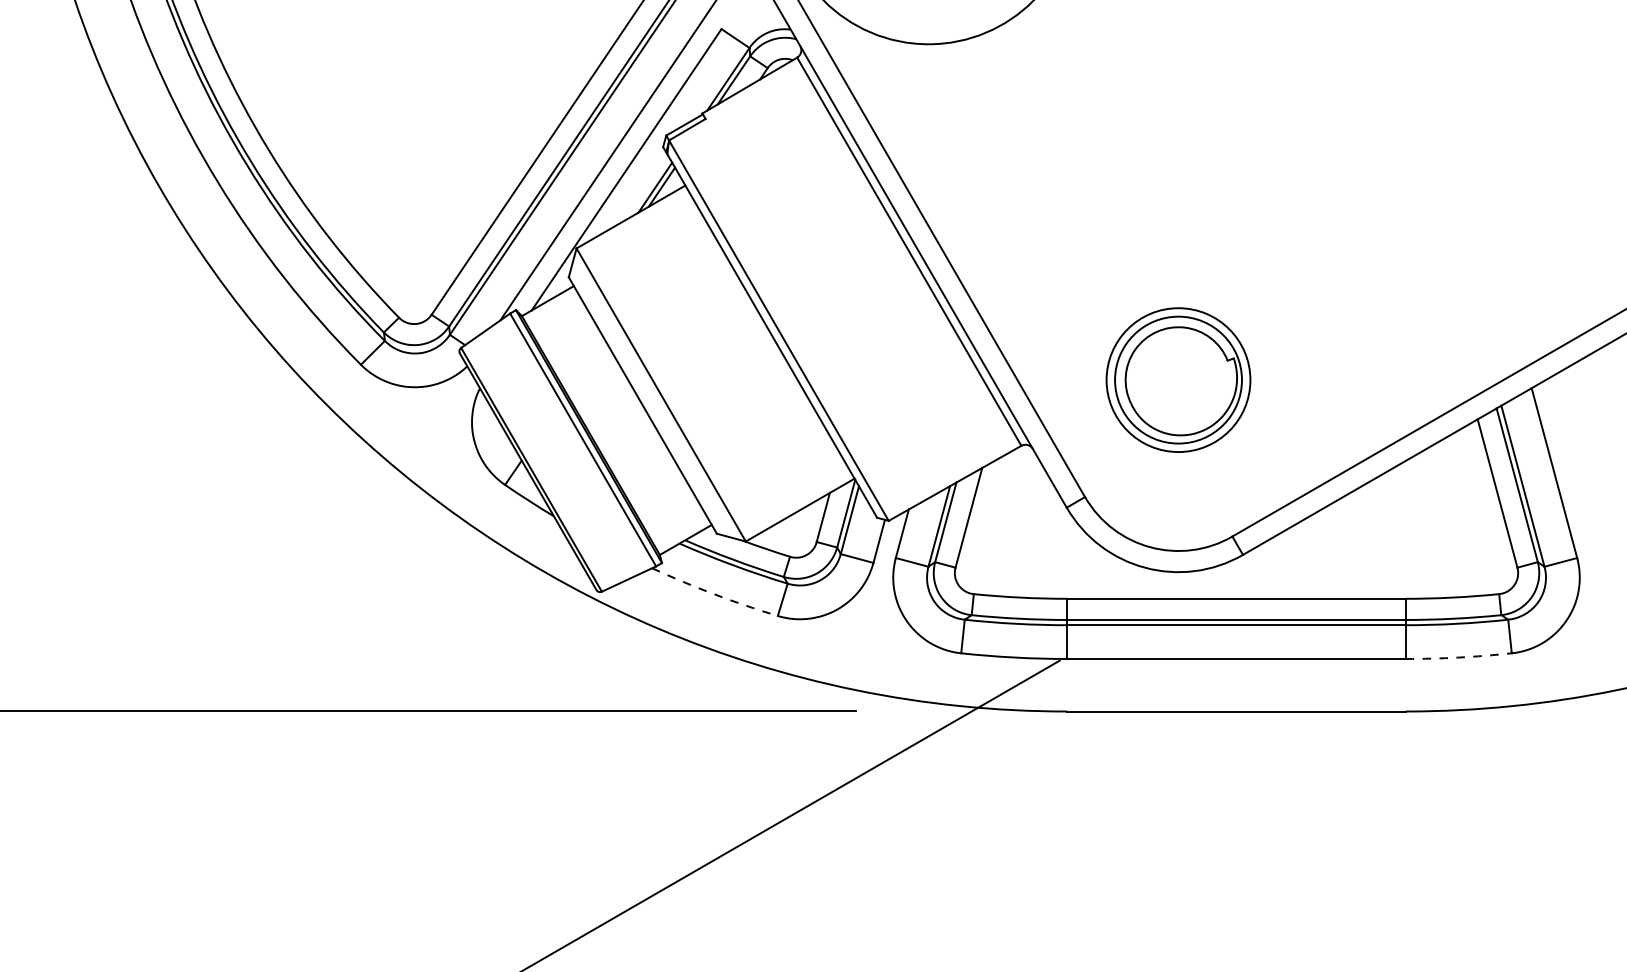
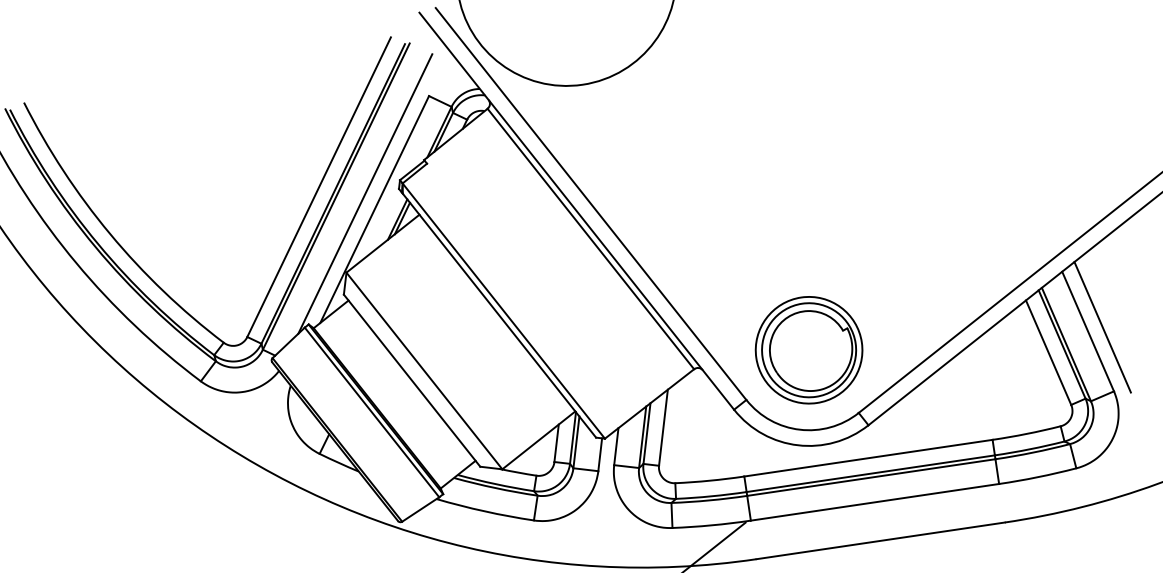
part: (1178, 379) -> (809, 349), moved
line: (1574, 469) -> (1102, 326), added
arc: (714, 594) -> (485, 511), dashed -> solid
arc: (1458, 657) -> (1037, 477), dashed -> solid

